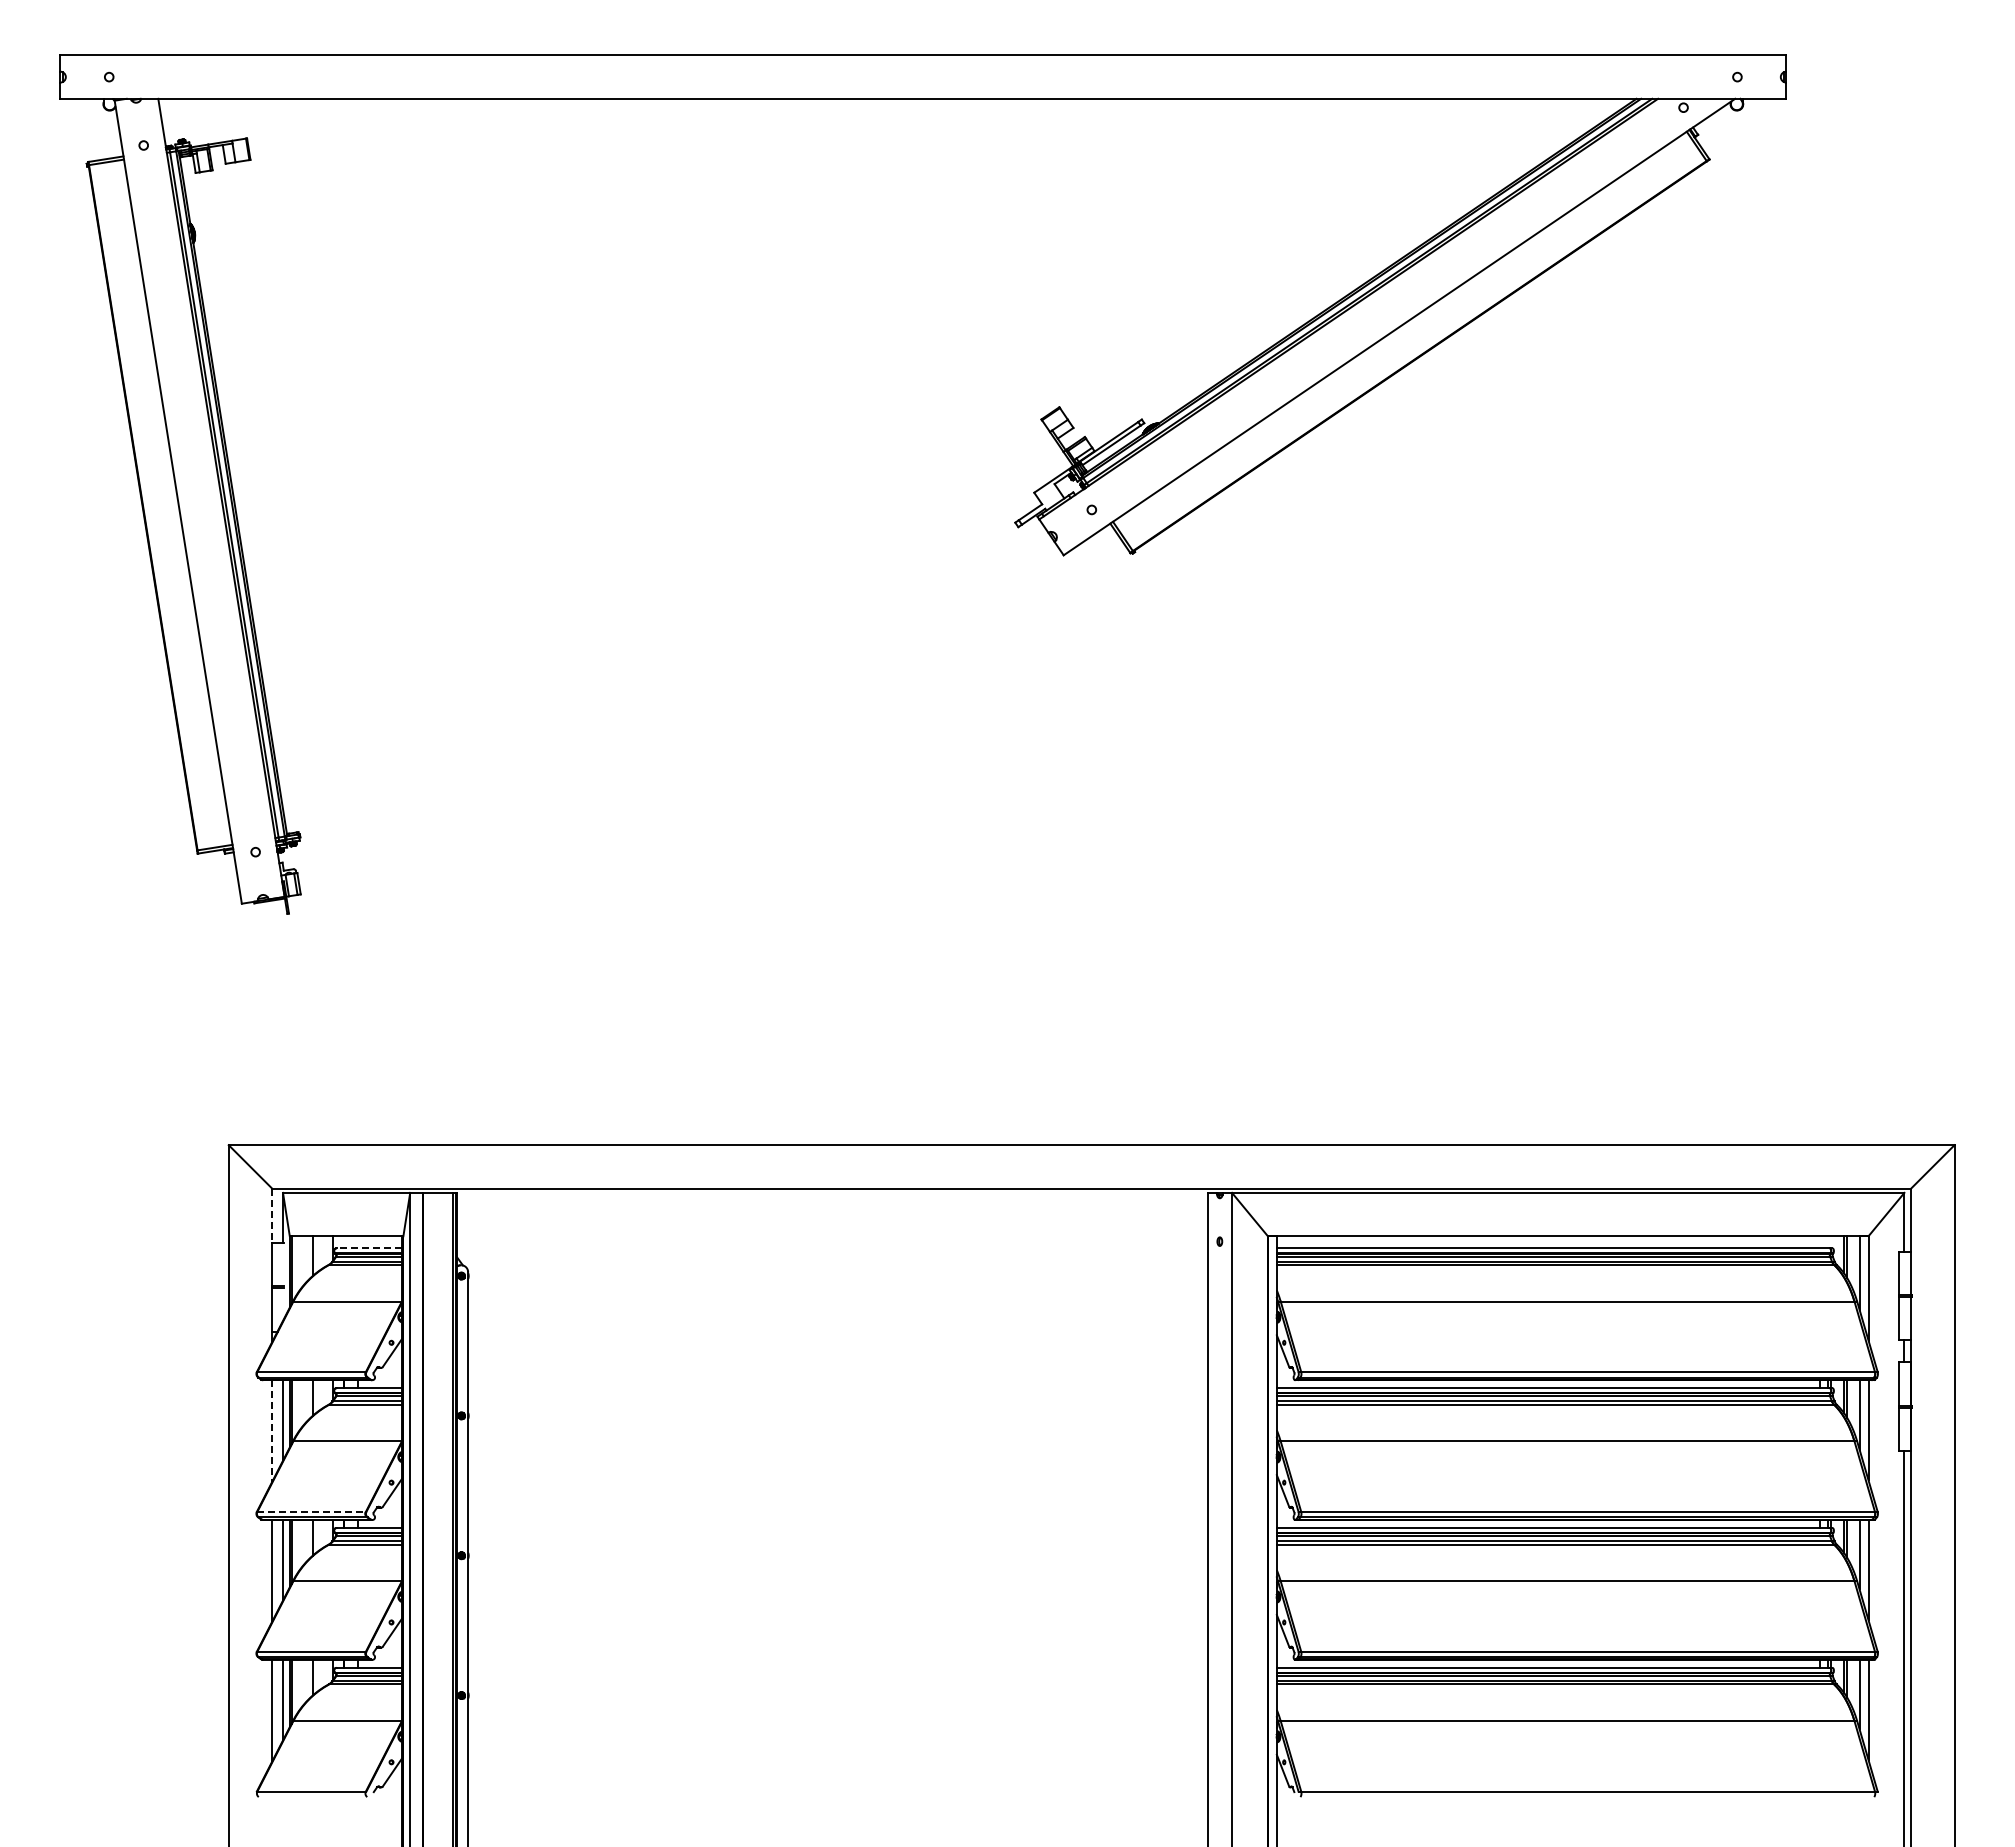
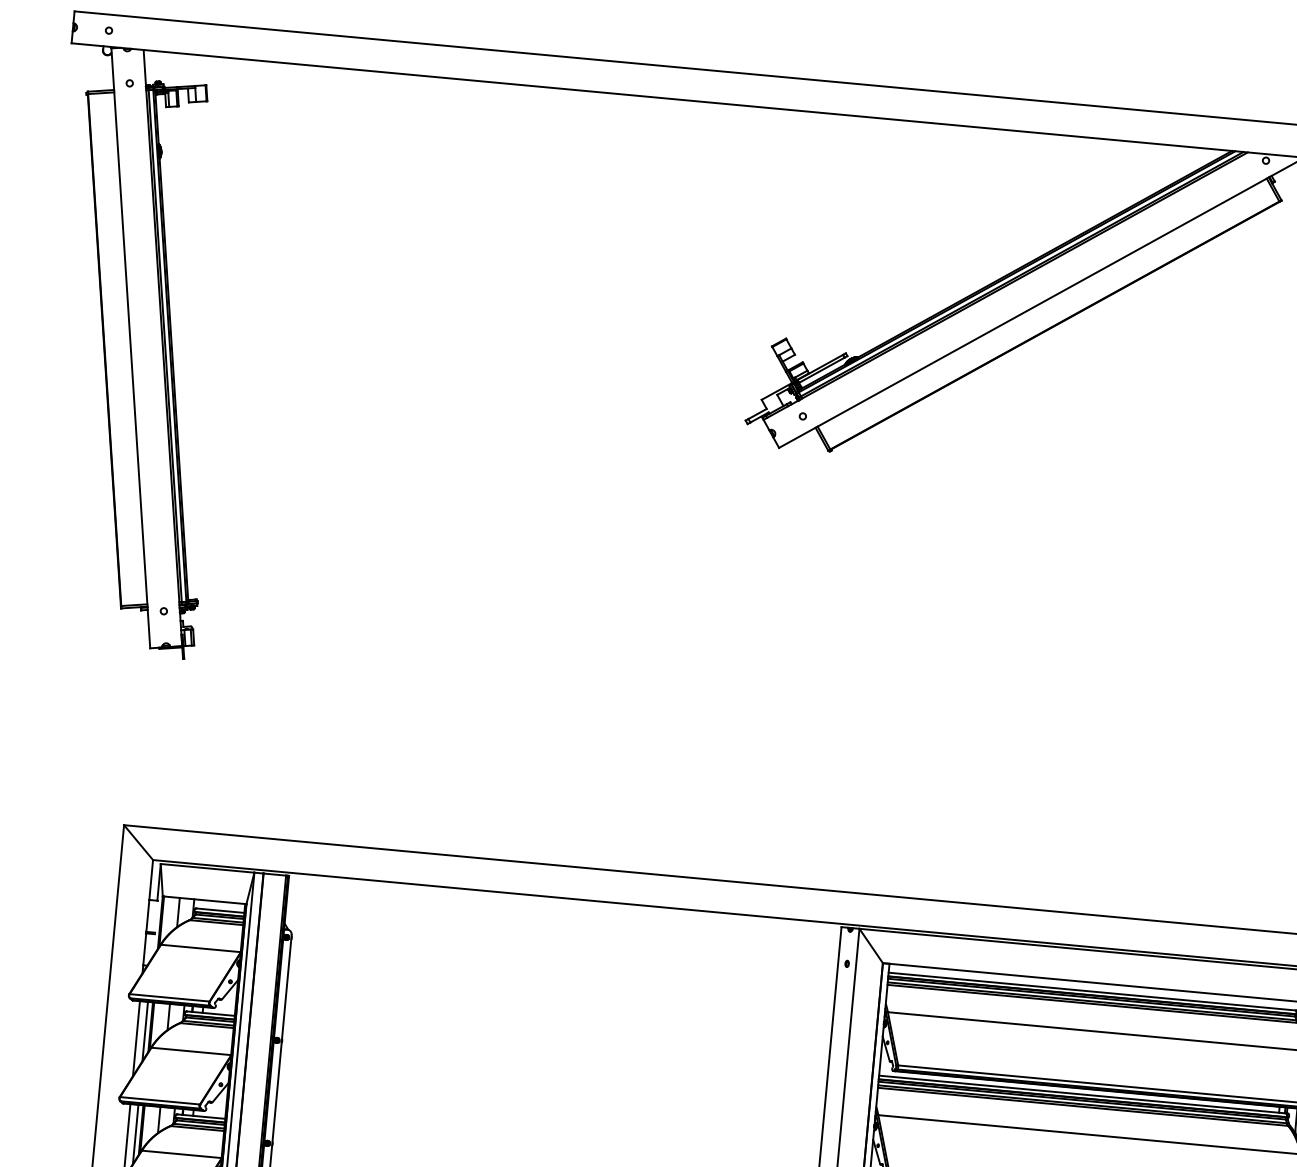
line: (272, 1216) -> (151, 880), dashed -> solid
line: (368, 1248) -> (219, 910), dashed -> solid
line: (272, 1431) -> (136, 1038), dashed -> solid
line: (312, 1511) -> (160, 1100), dashed -> solid

